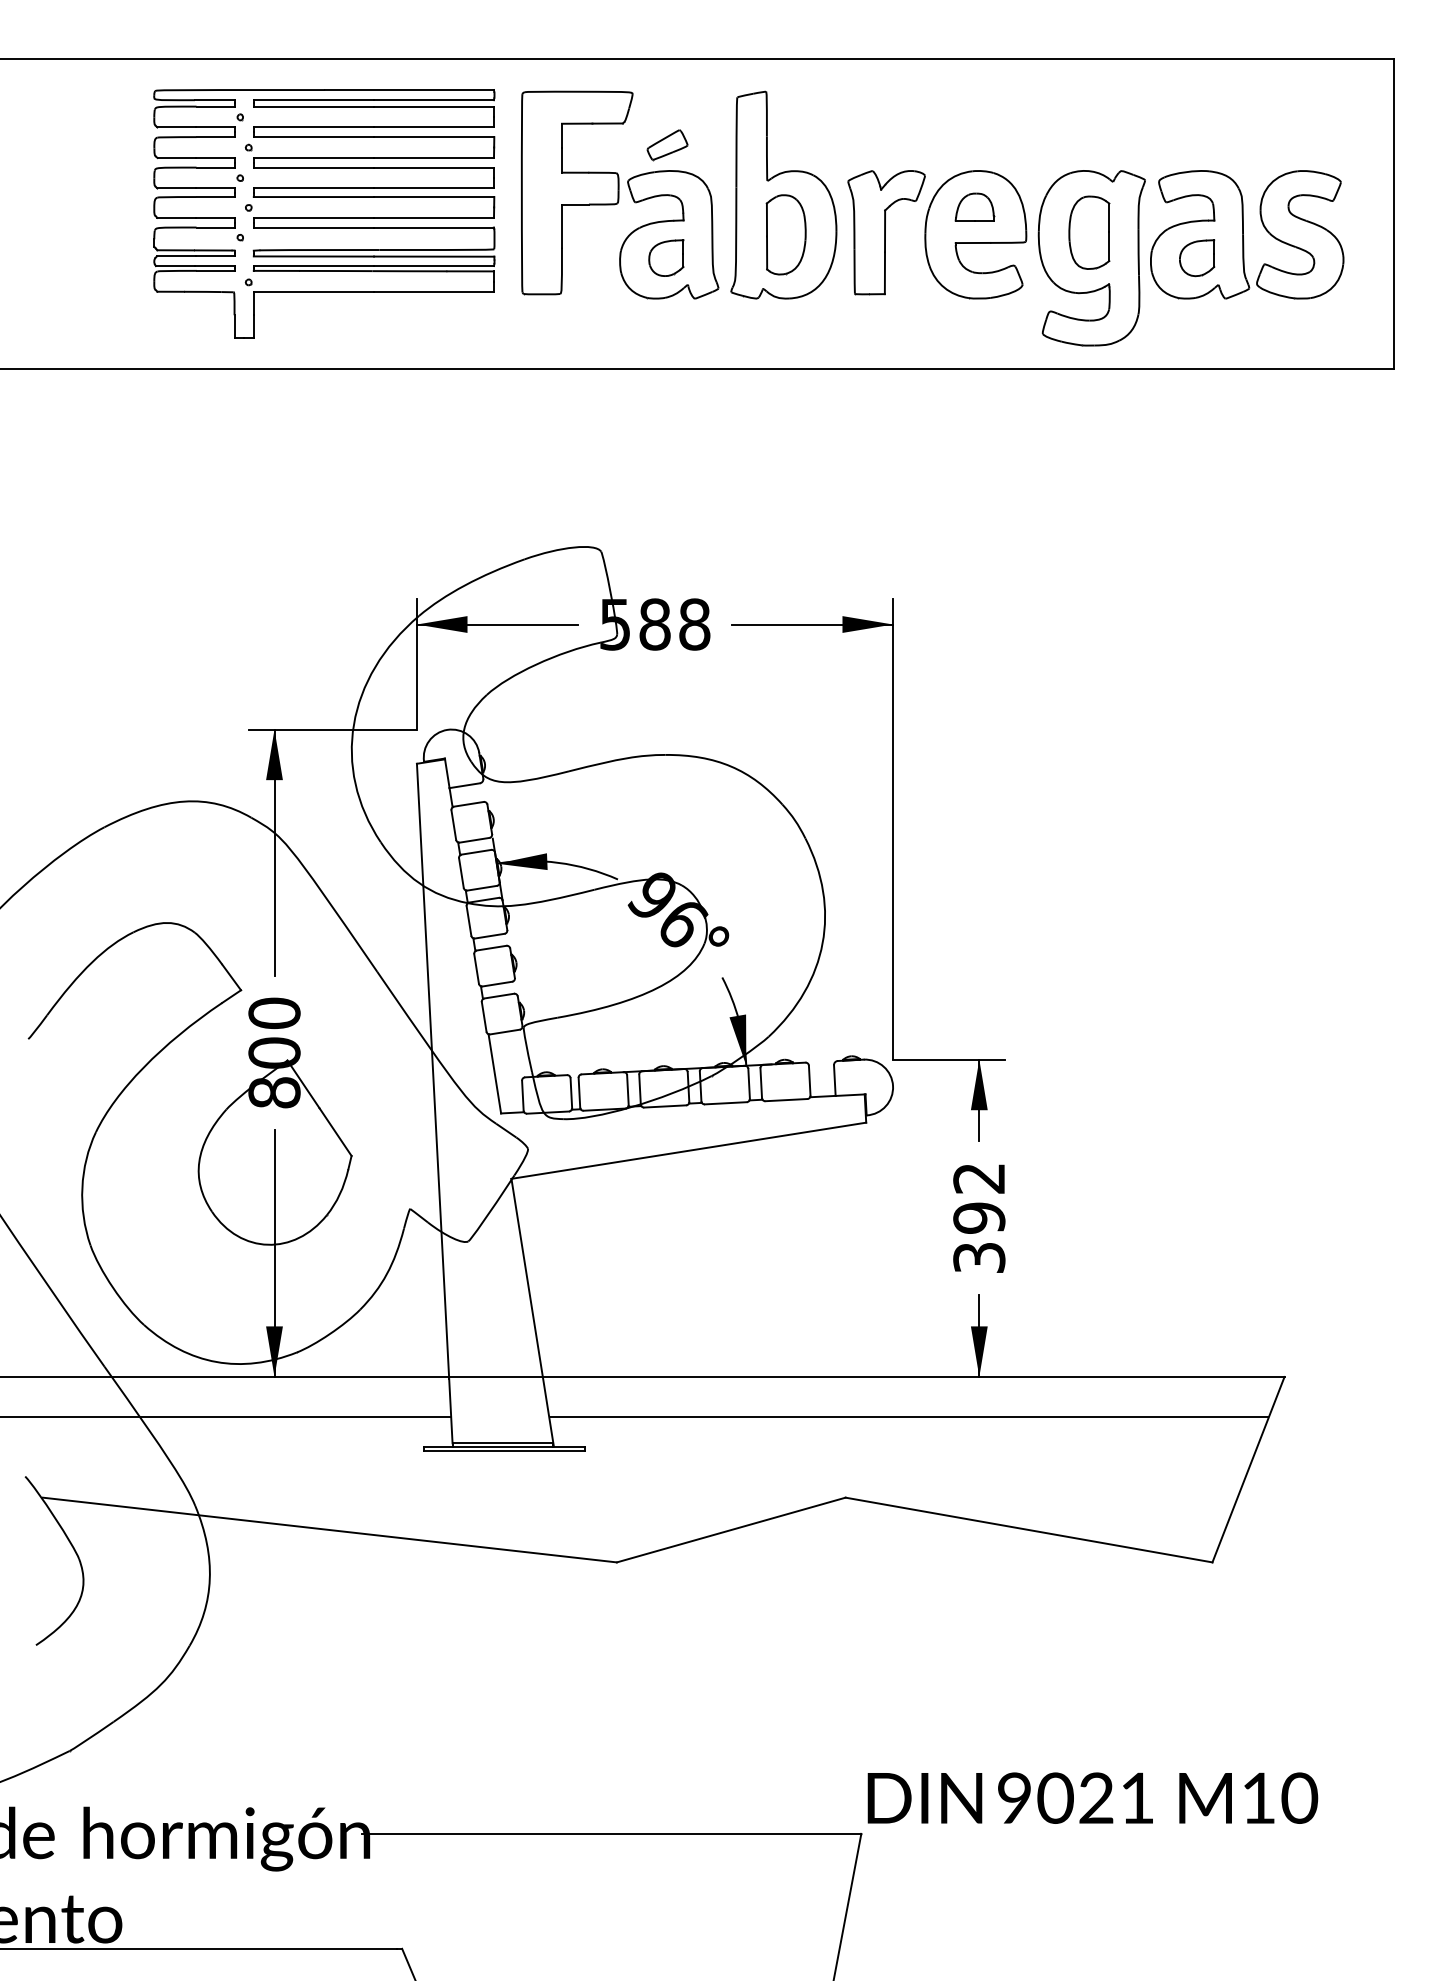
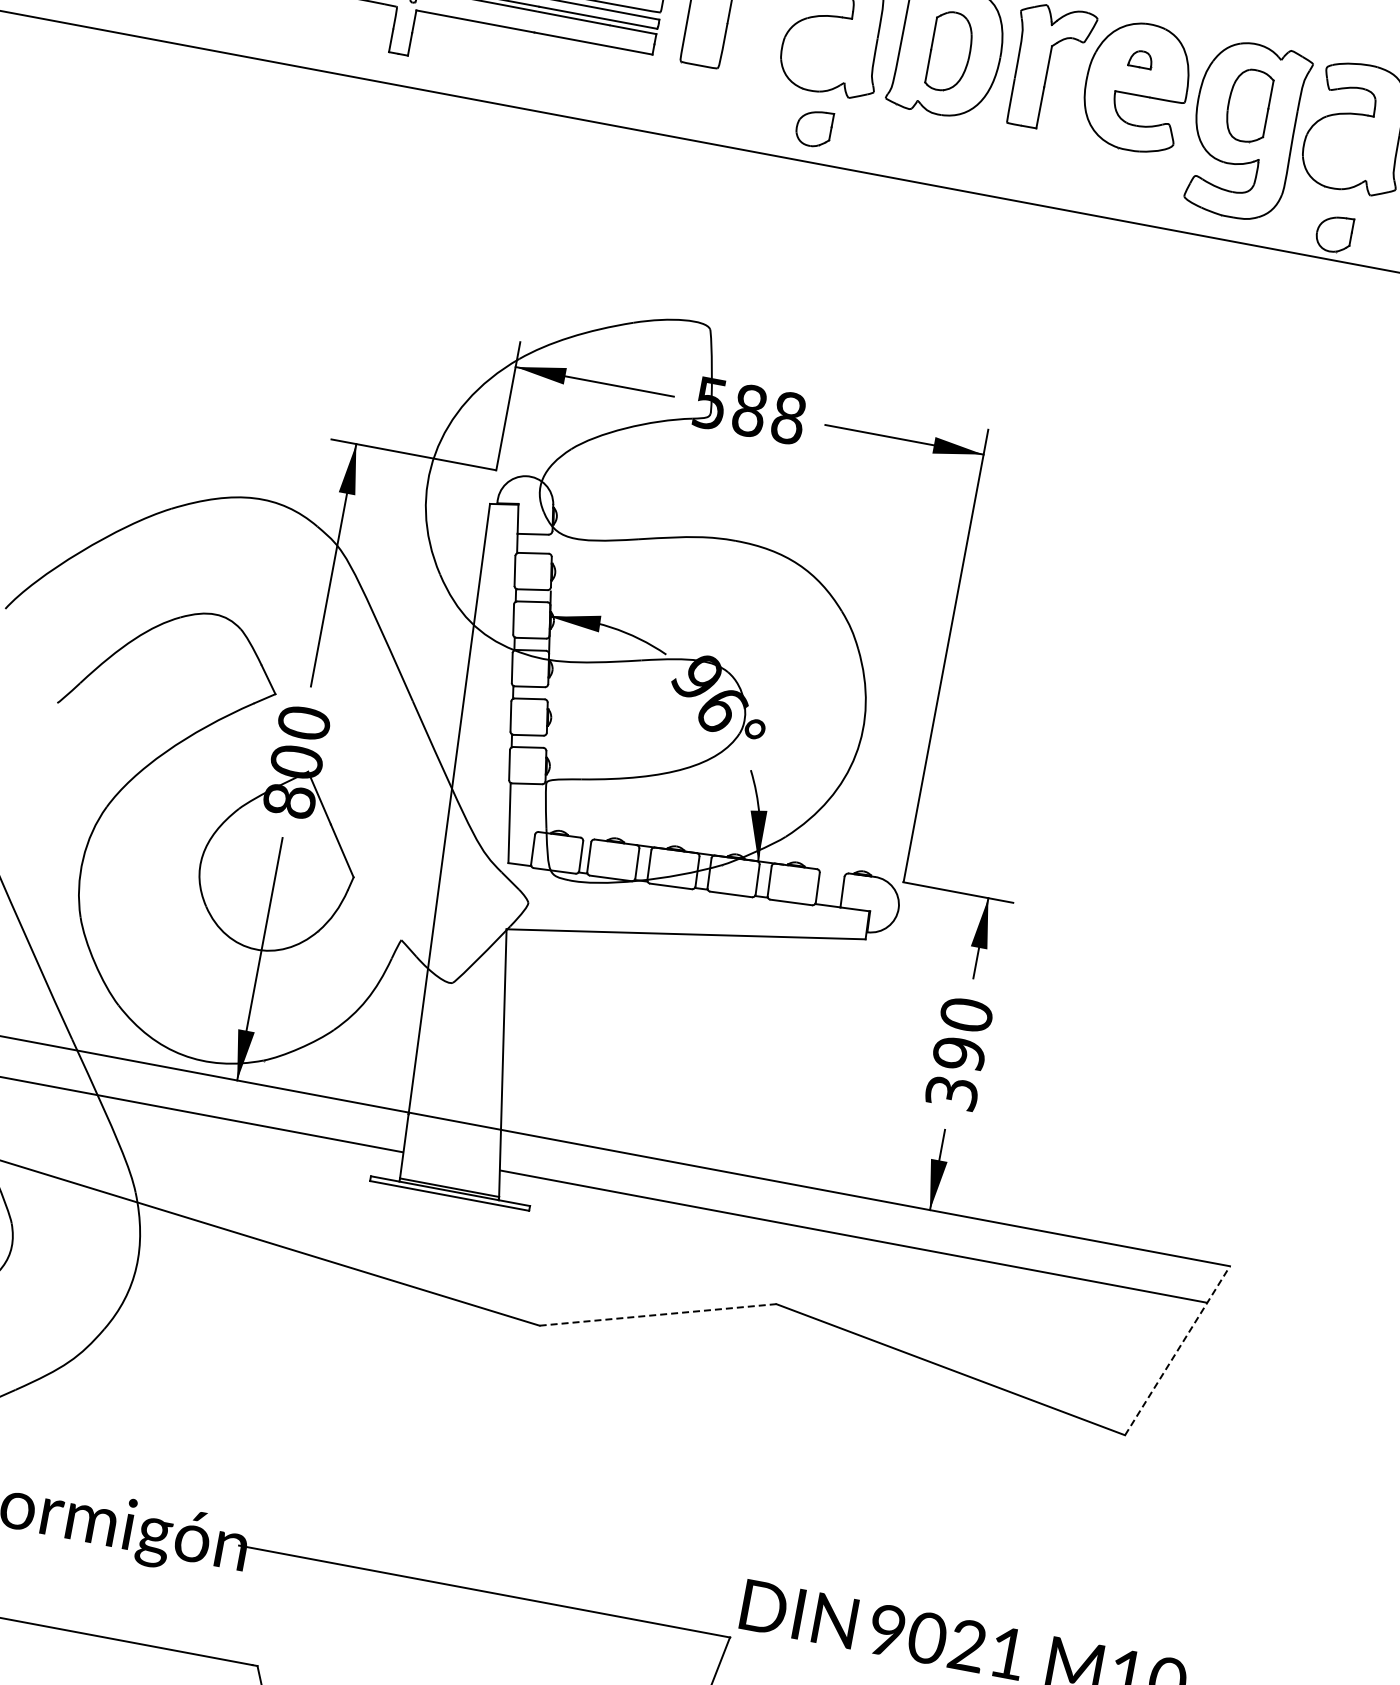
part: (974, 206) -> (1140, 58), size x0.6
part: (666, 257) -> (814, 127), moved
part: (1197, 258) -> (1334, 234), moved
text: (979, 1178) -> (966, 1015), 392 -> 390
line: (1248, 1469) -> (1177, 1350), solid -> dashed
line: (731, 1530) -> (658, 1315), solid -> dashed

